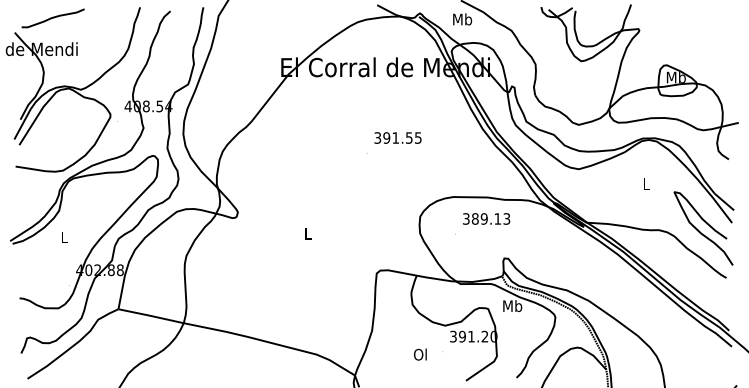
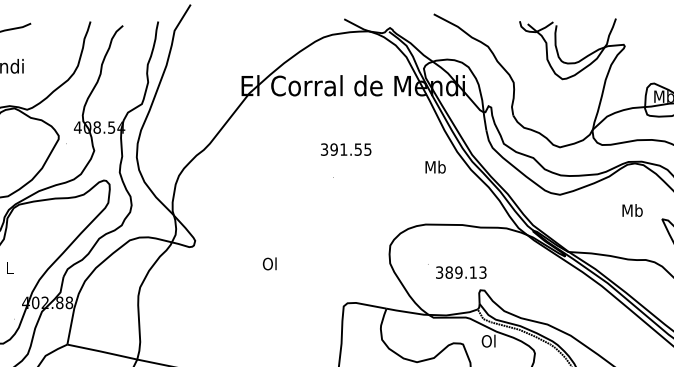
text: (462, 19) -> (435, 167), moved
text: (397, 137) -> (345, 149), moved
text: (646, 183) -> (632, 210), L -> Mb
text: (486, 218) -> (461, 272), moved
text: (307, 233) -> (269, 263), L -> Ol
text: (512, 306) -> (489, 341), Mb -> Ol

